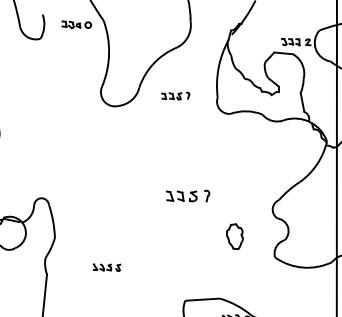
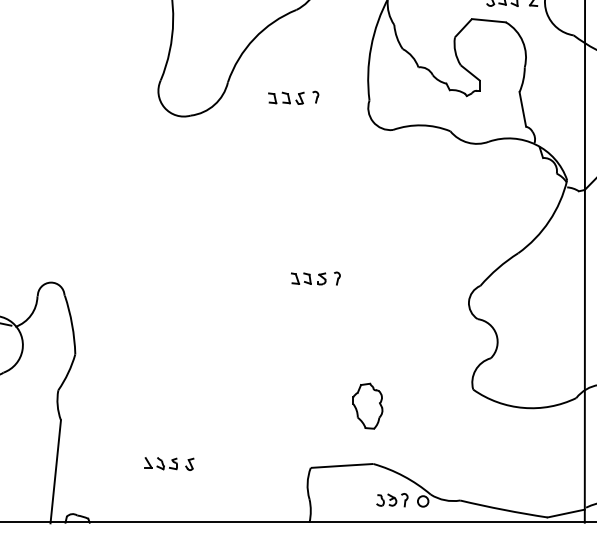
part: (187, 195) -> (314, 277), size x0.62
part: (234, 236) -> (367, 405), moved
part: (106, 267) -> (168, 463), moved

